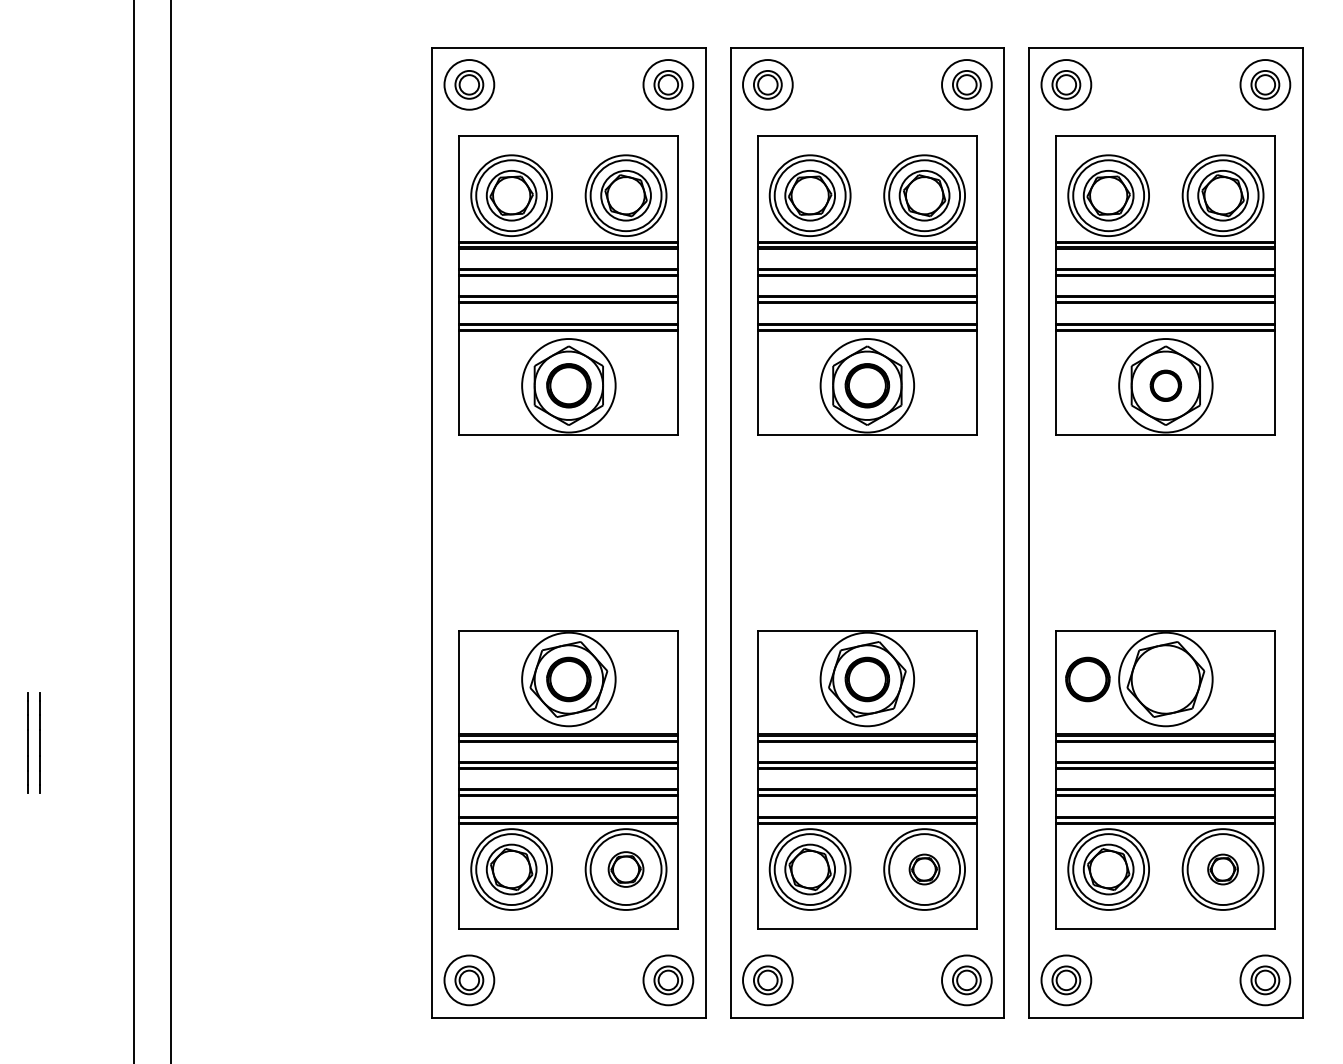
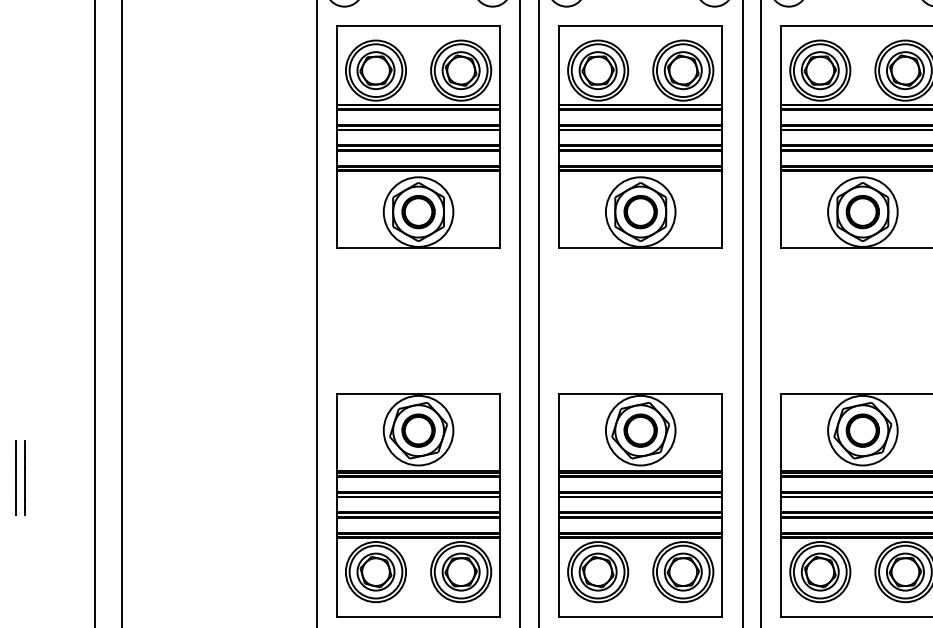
part: (1165, 385) -> (862, 211), size x1.43
part: (1087, 679) -> (862, 430), moved
part: (625, 869) -> (460, 572), size x1.43
part: (924, 869) -> (683, 572), size x1.67
part: (1222, 869) -> (905, 572), size x1.67

